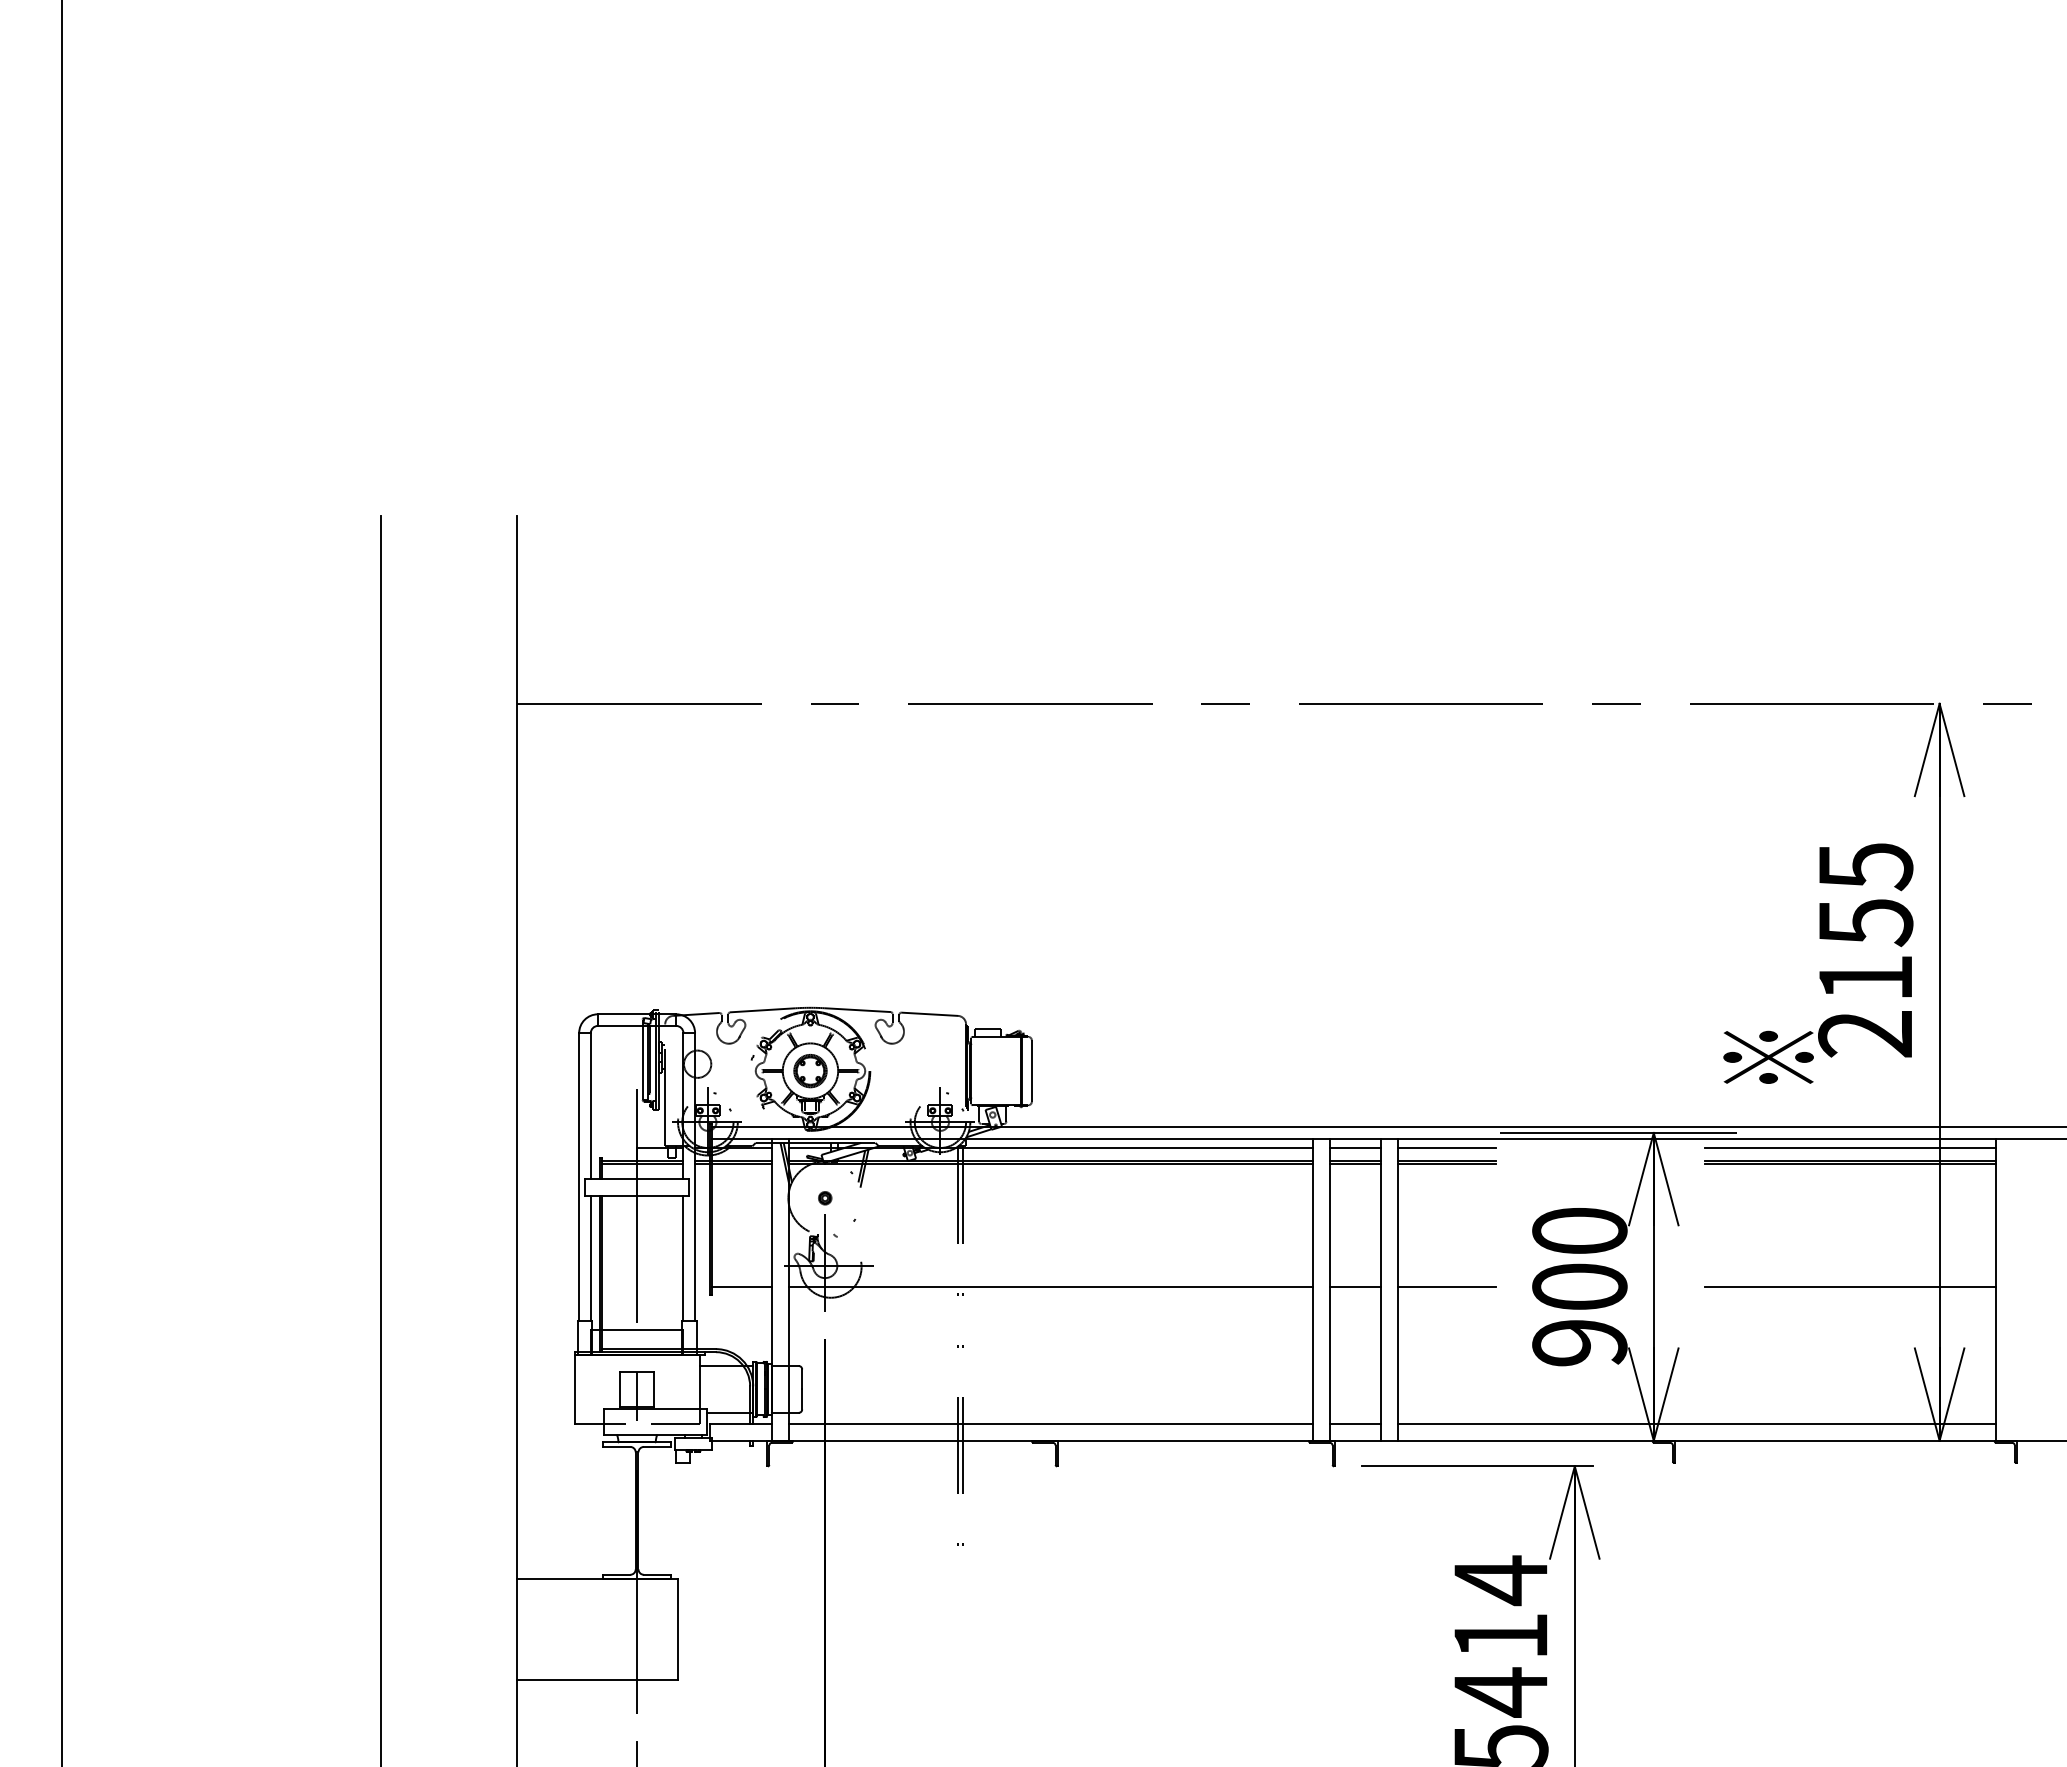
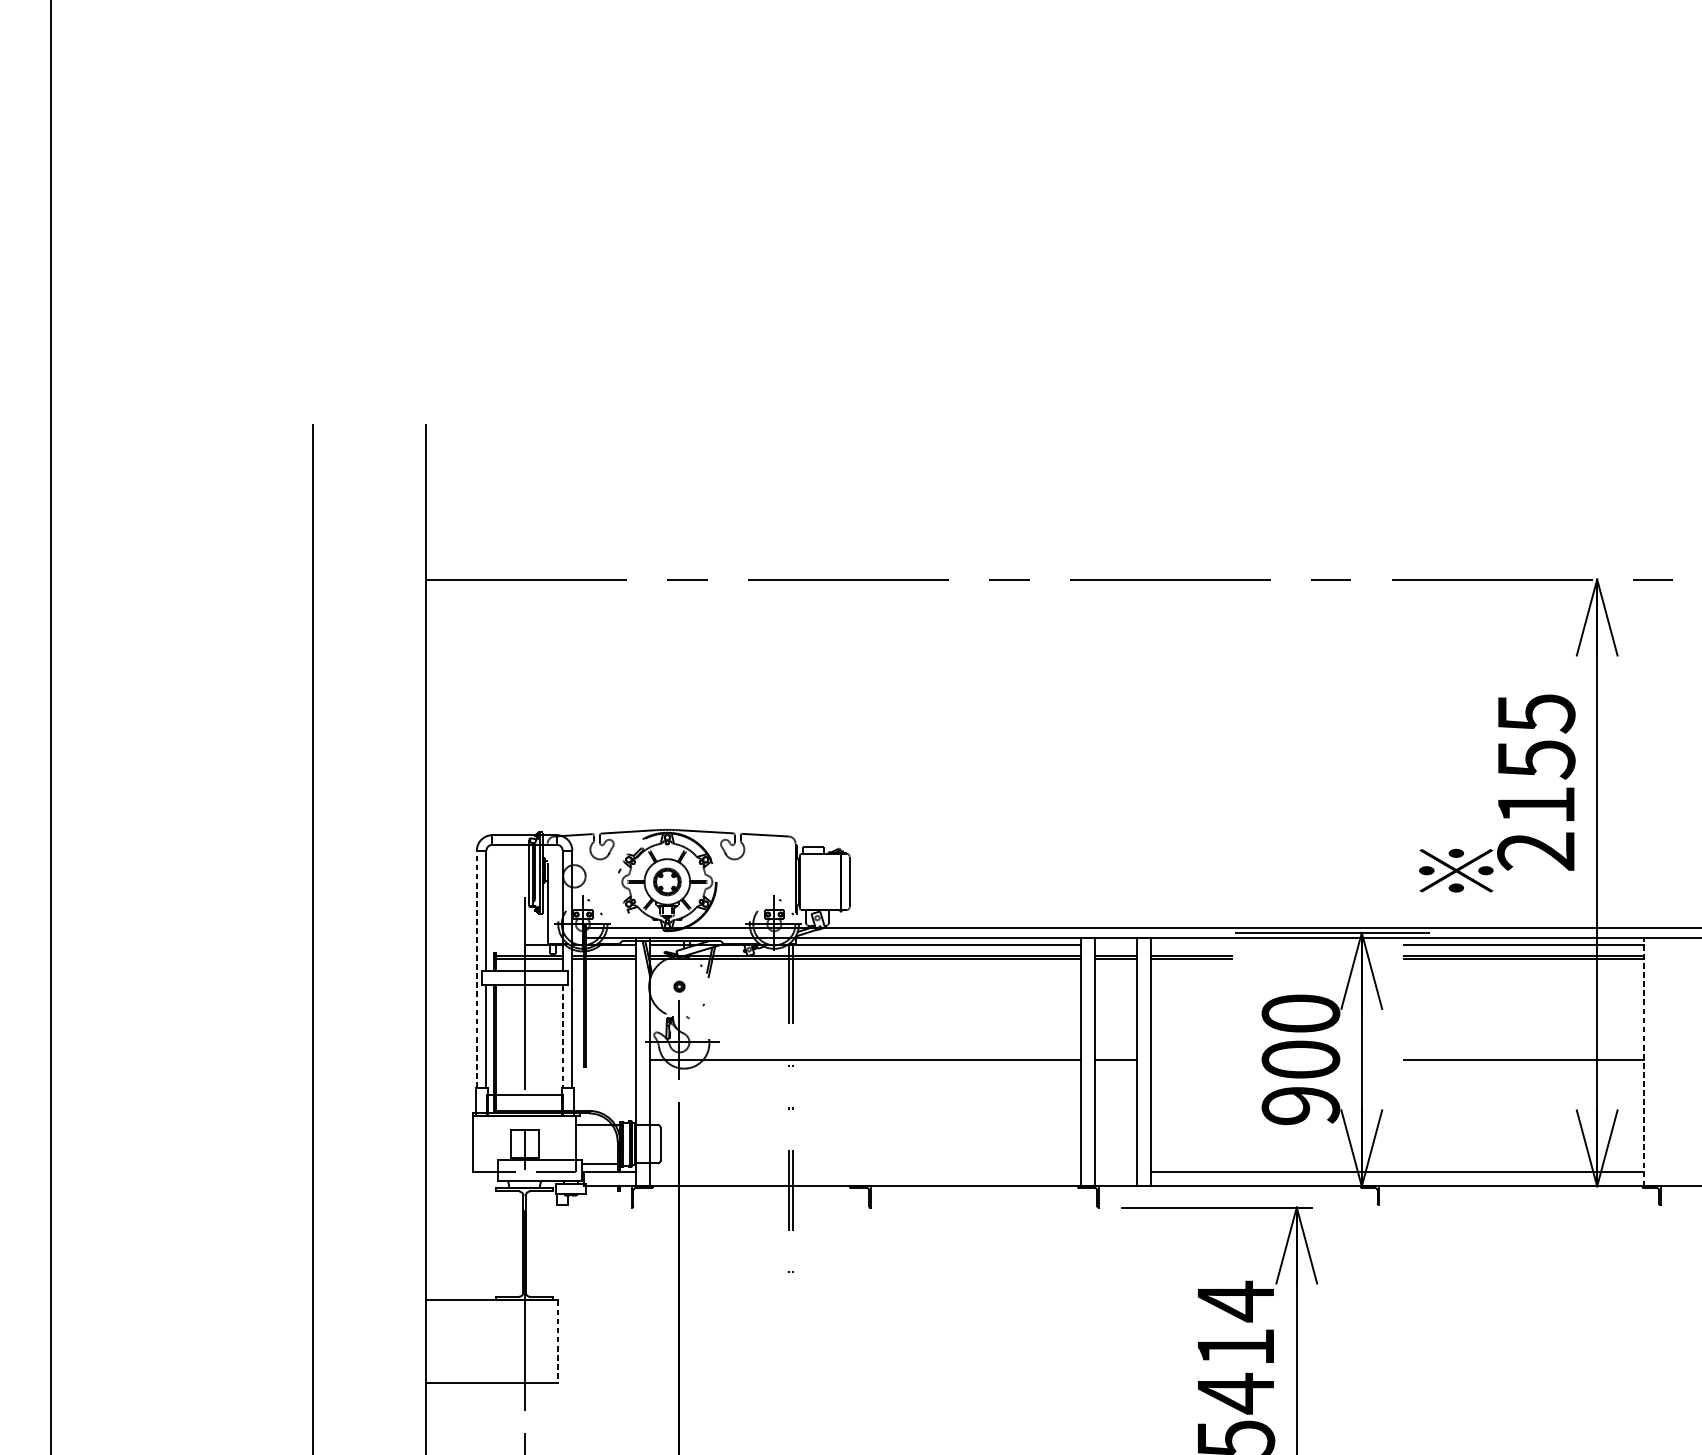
line: (1354, 1148) -> (1115, 945), removed
line: (1446, 1148) -> (1191, 945), removed
line: (579, 1177) -> (477, 969), solid -> dashed
line: (683, 1259) -> (562, 1037), solid -> dashed
line: (741, 1286) -> (610, 1059), removed
line: (1446, 1286) -> (1191, 1059), removed
line: (1996, 1289) -> (1644, 1061), solid -> dashed
line: (1050, 1423) -> (864, 1172), removed
line: (1354, 1423) -> (1115, 1172), removed
line: (678, 1630) -> (558, 1342), solid -> dashed

